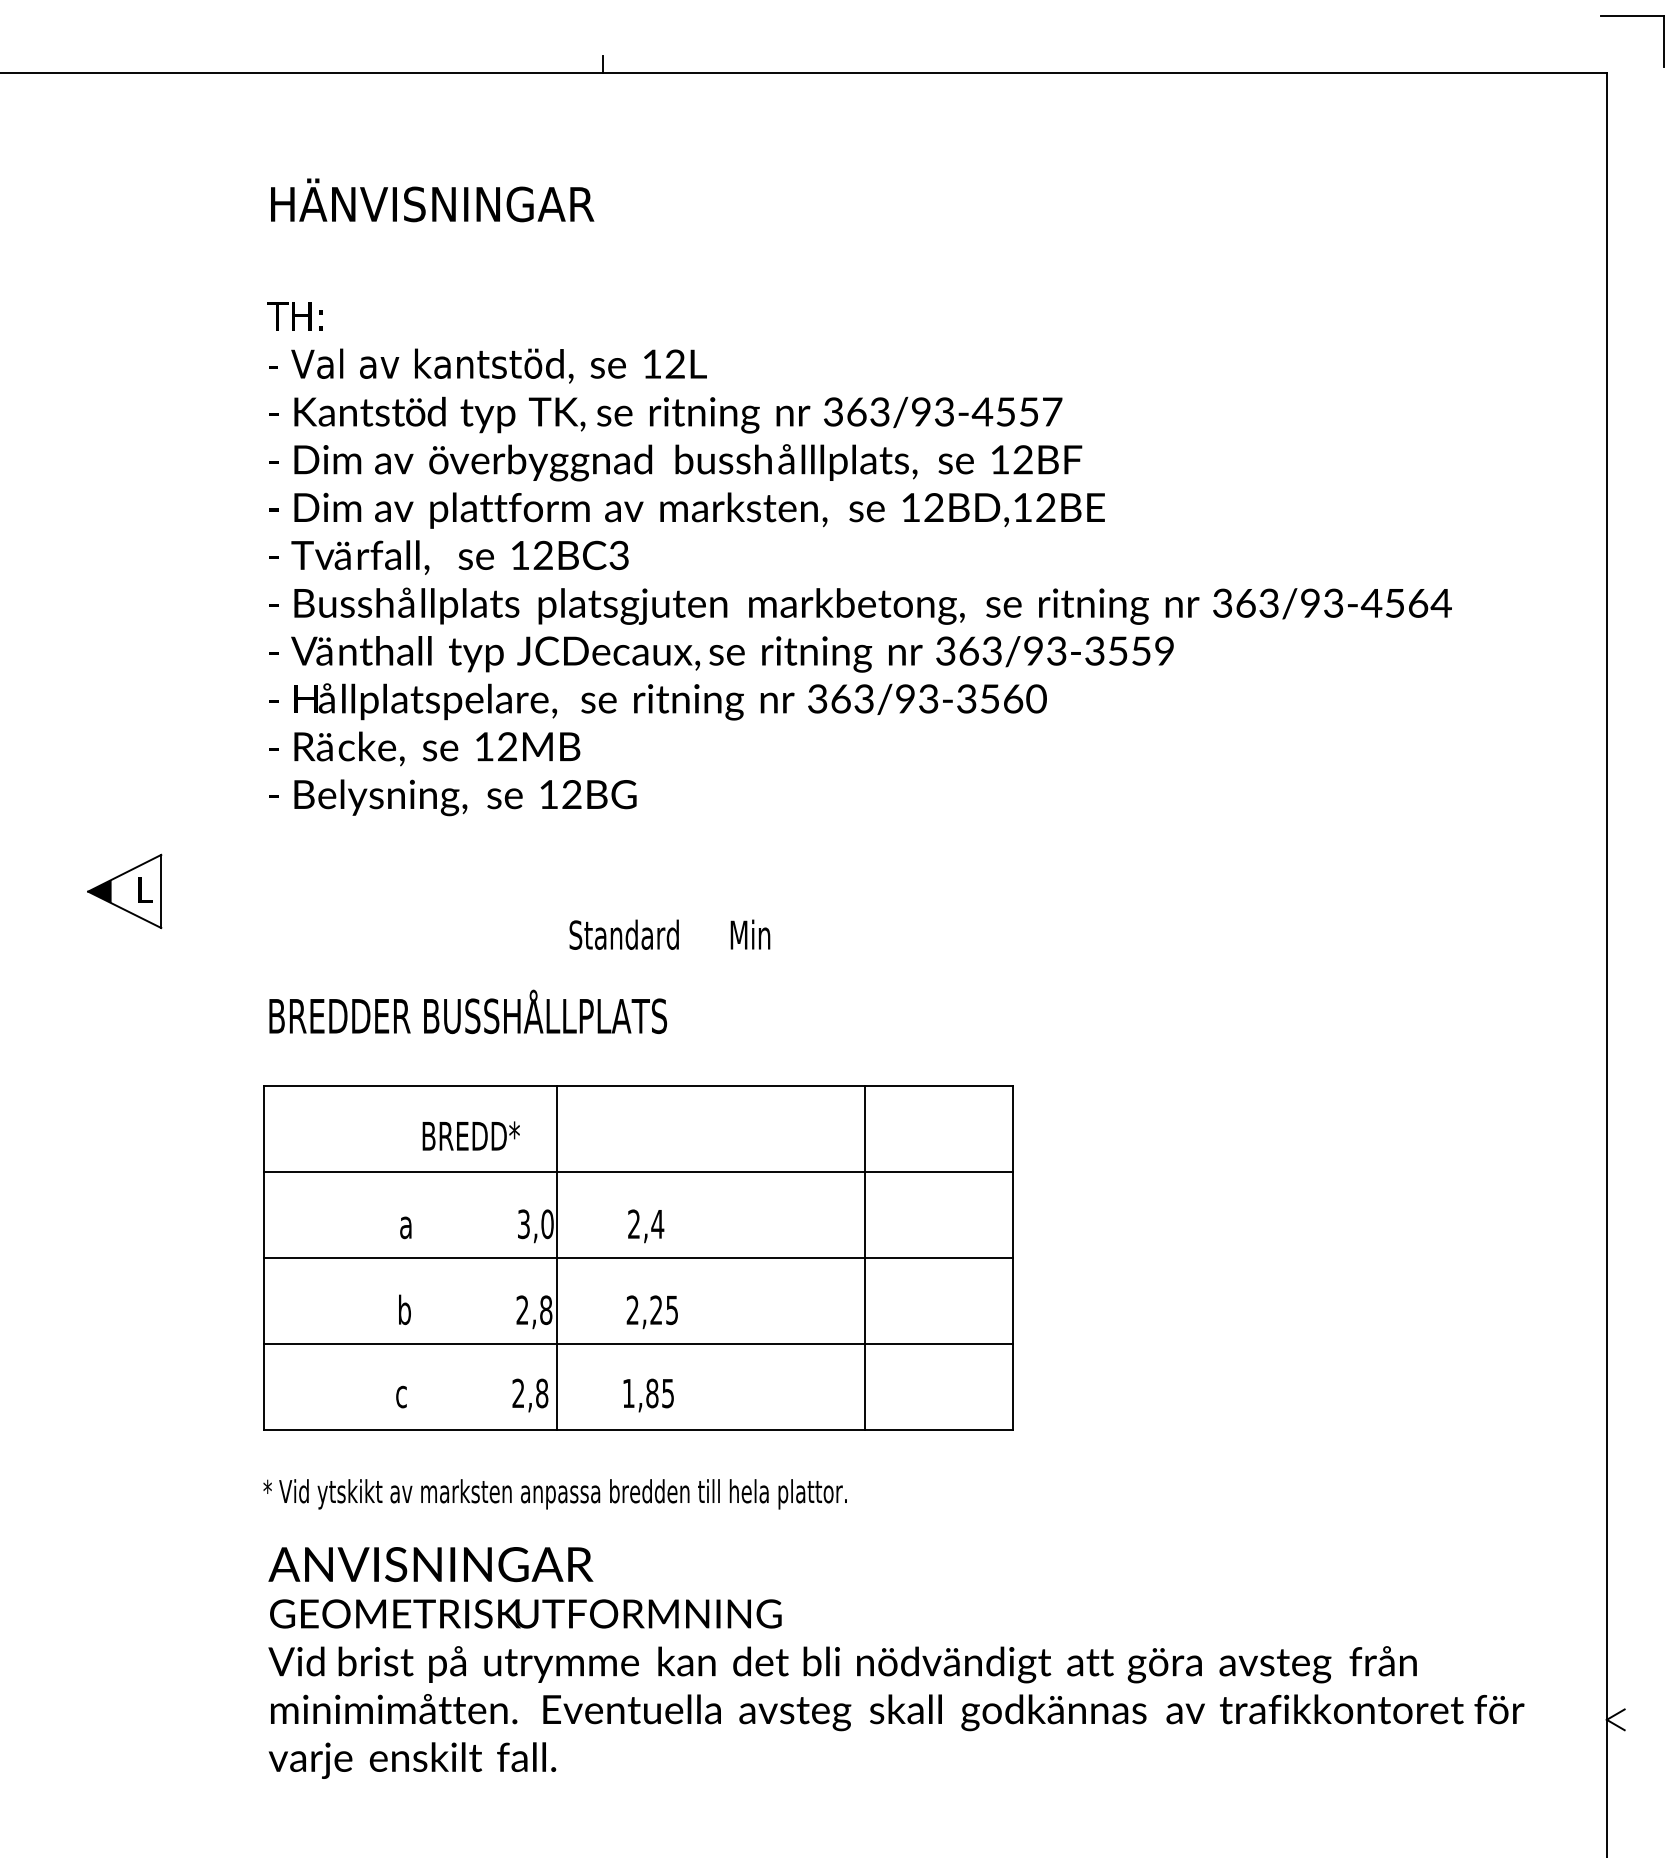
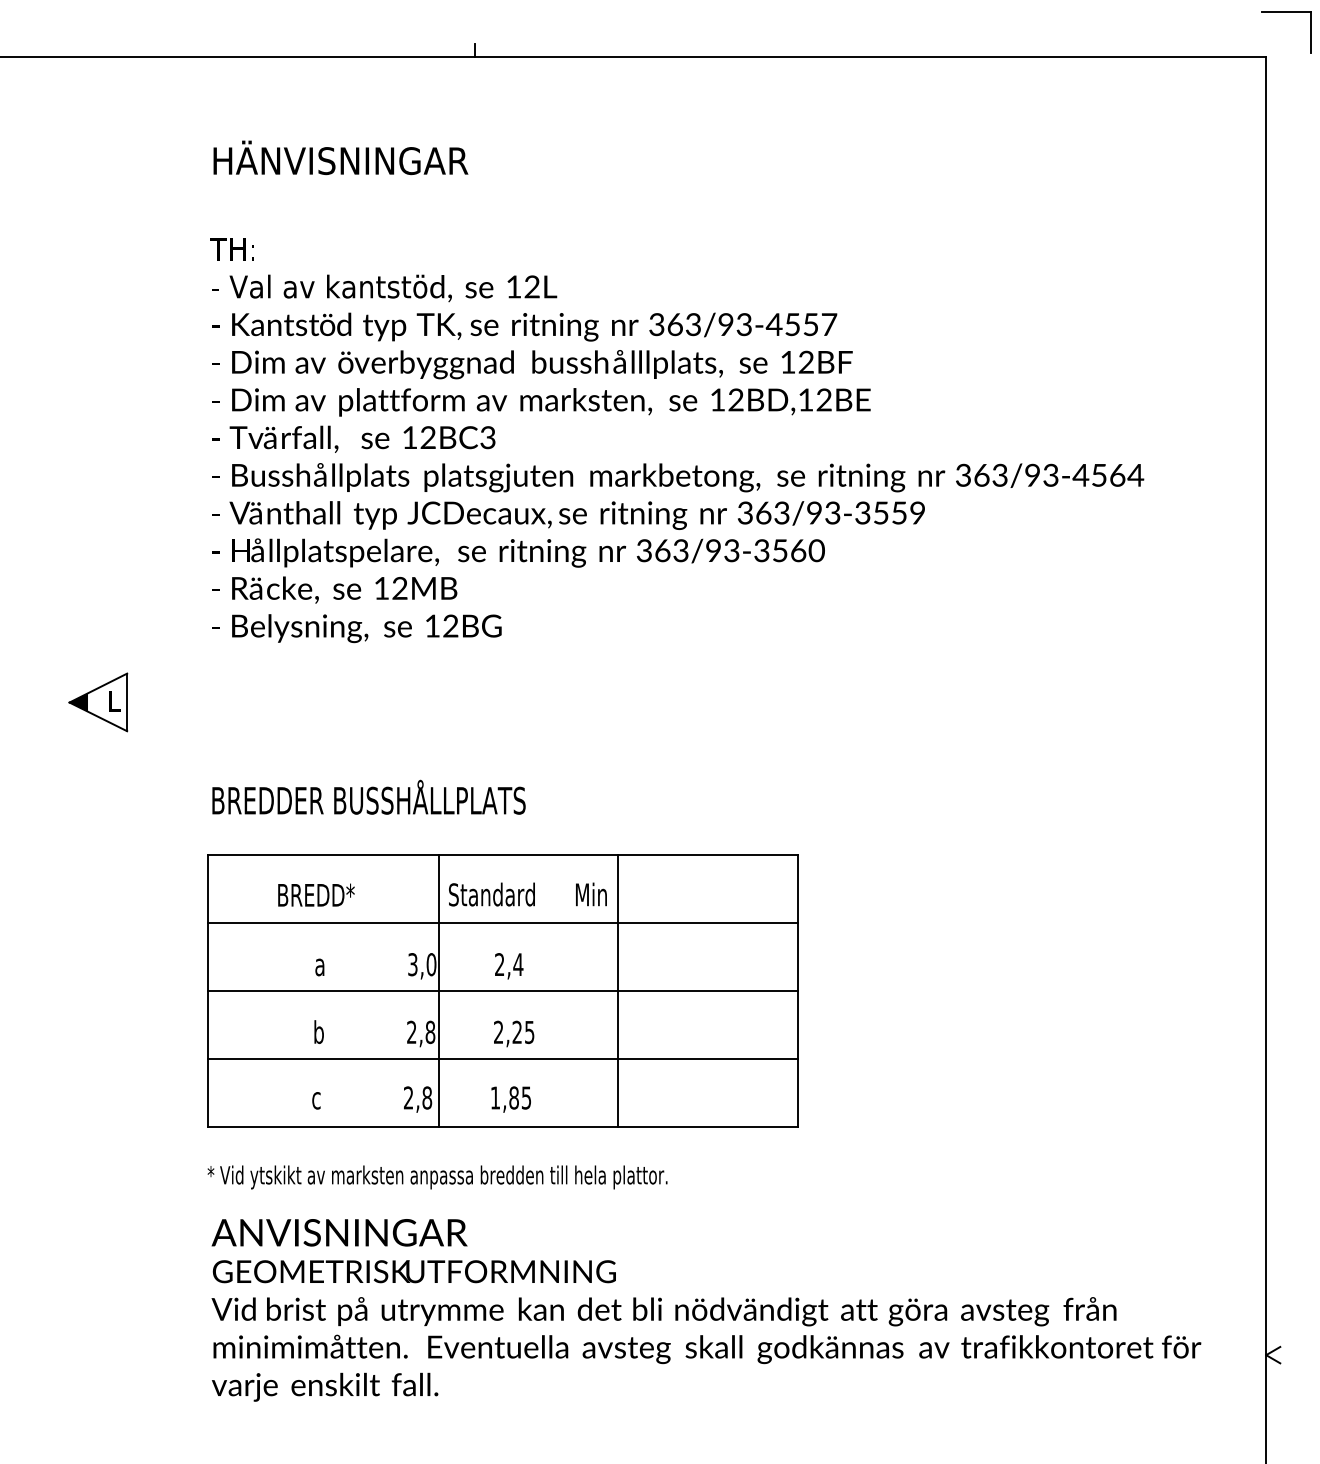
text: (669, 934) -> (527, 894), moved
text: (471, 1135) -> (316, 894), moved
line: (864, 1257) -> (618, 990), moved

